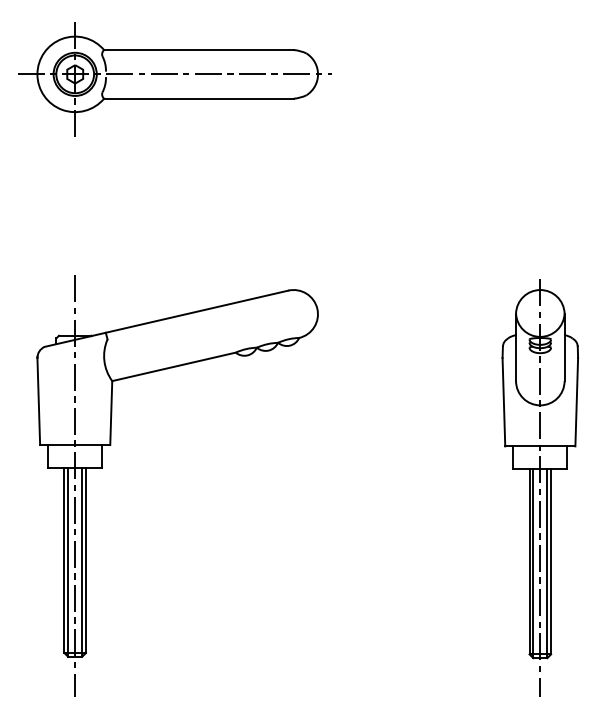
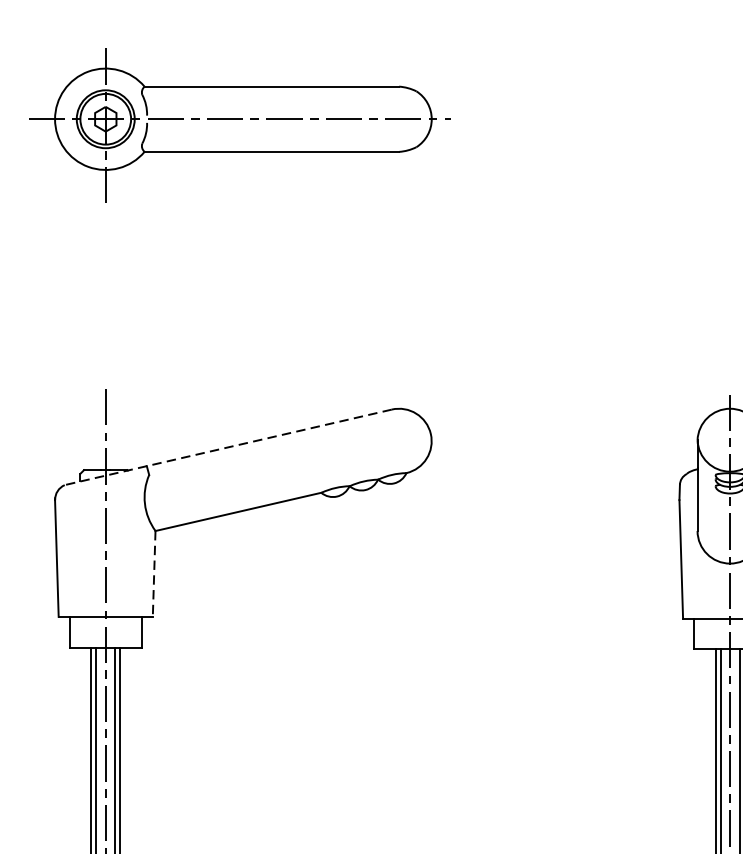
line: (166, 318) -> (228, 446), solid -> dashed
line: (111, 413) -> (154, 574), solid -> dashed

